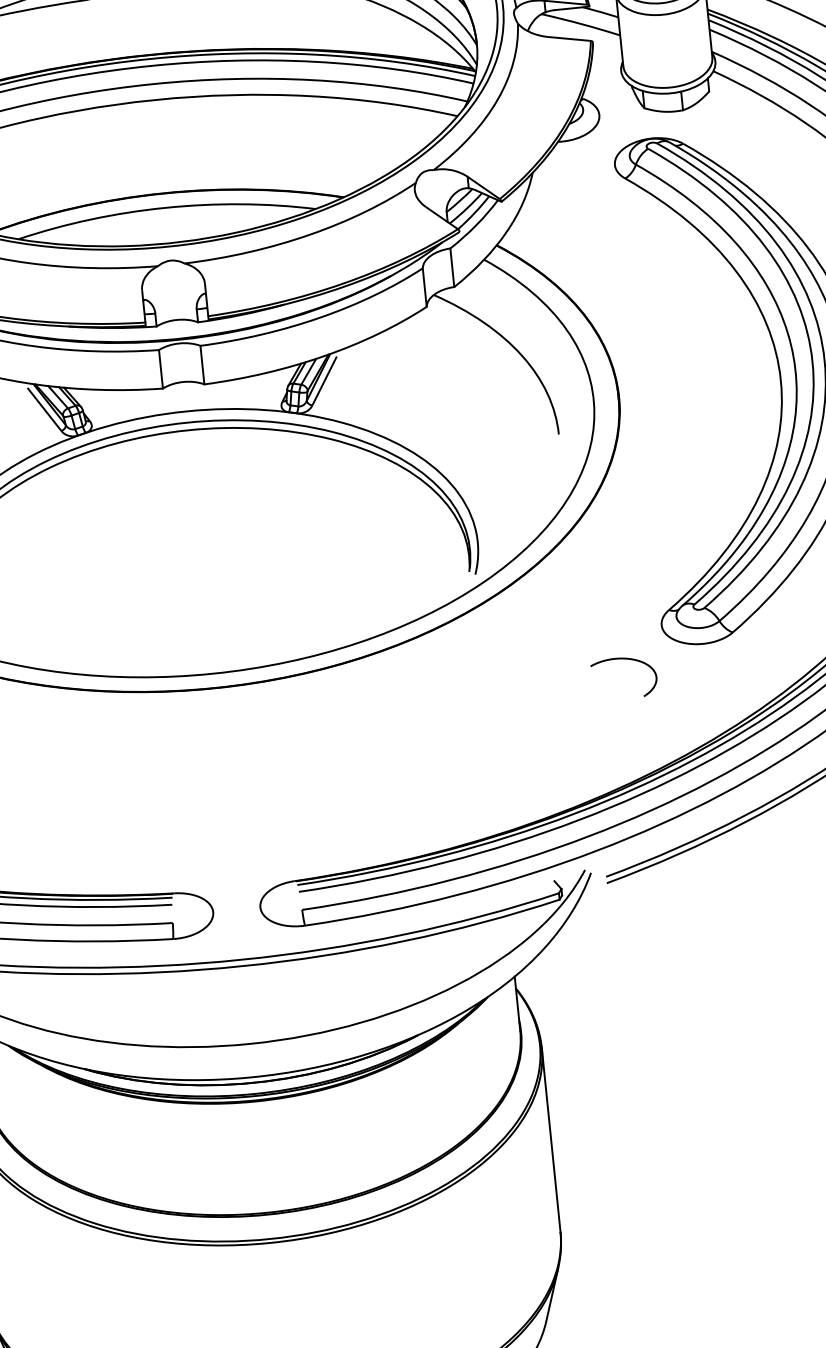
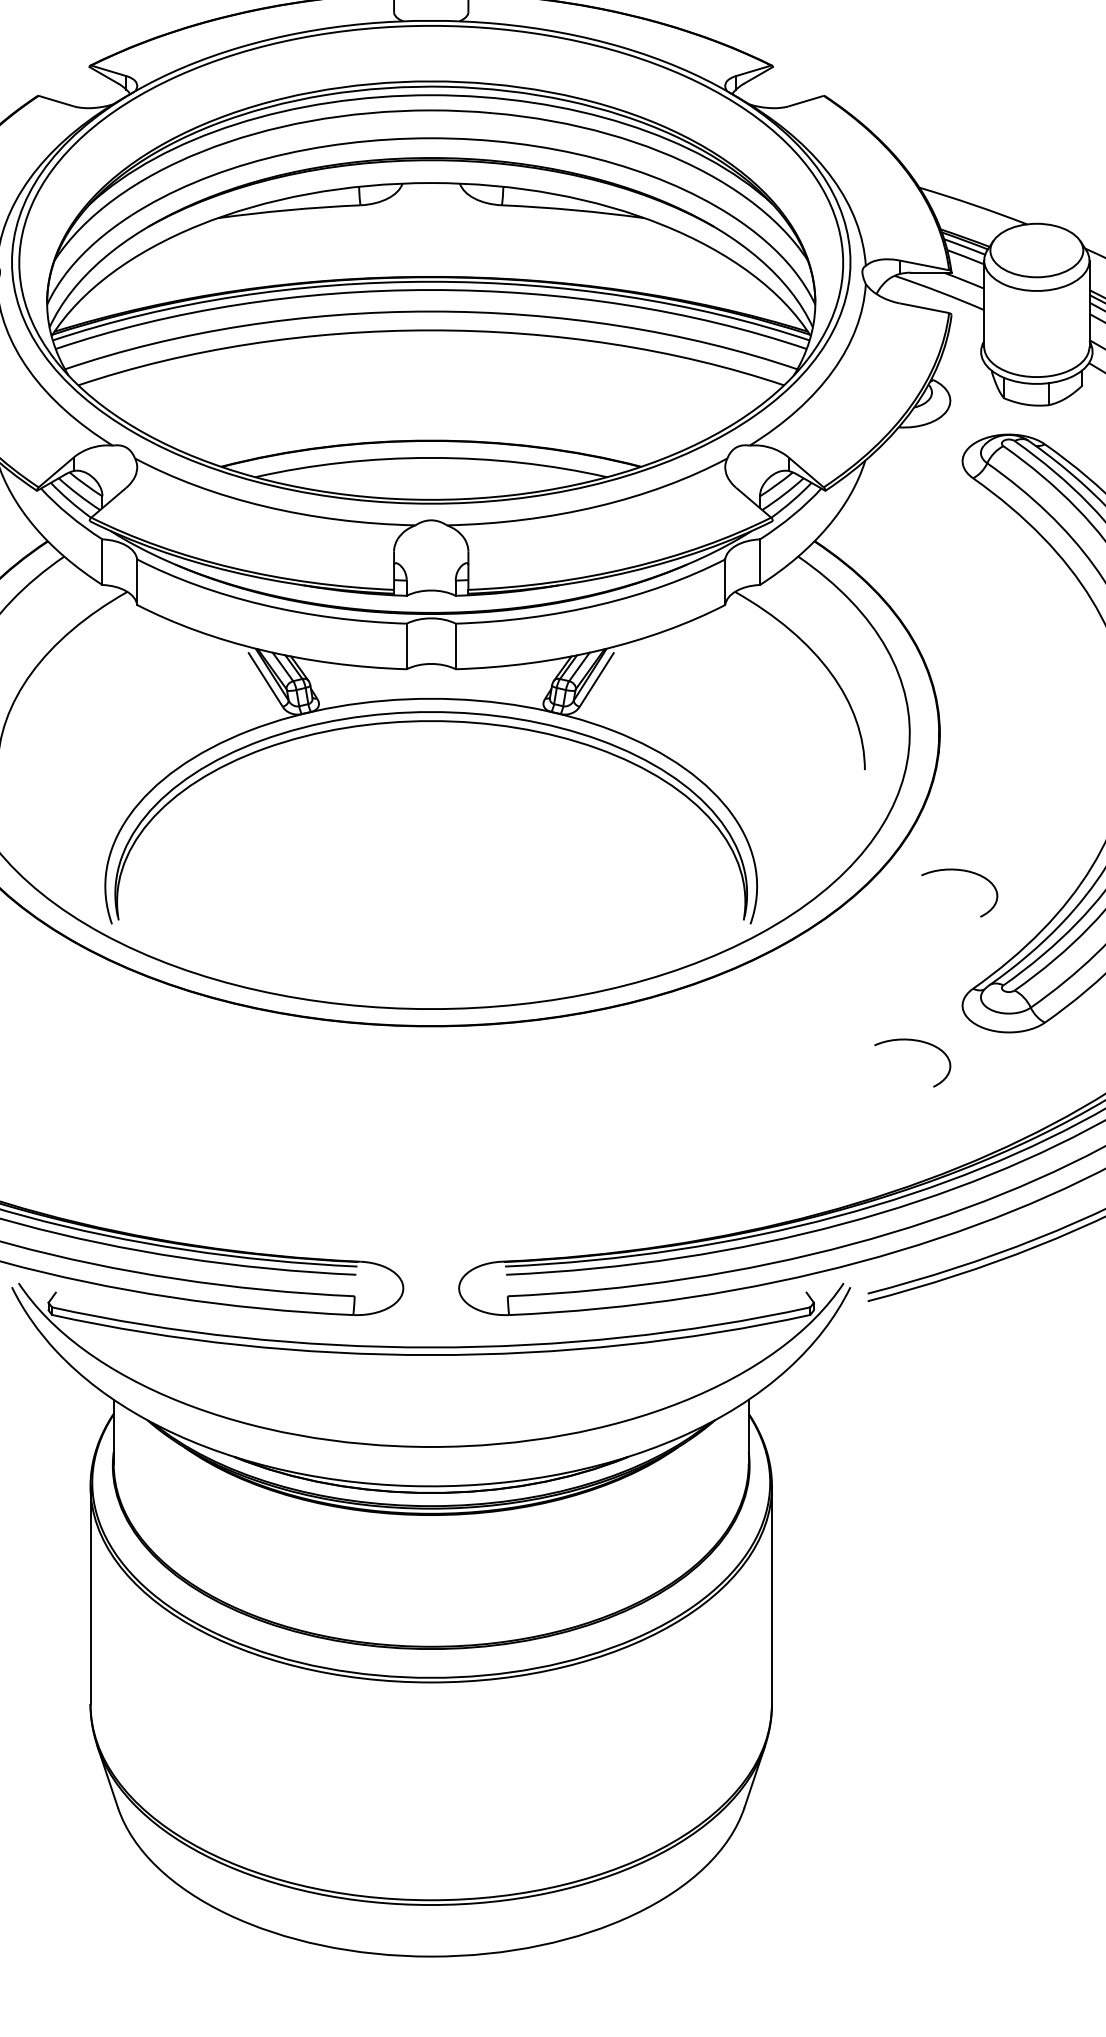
curve: (649, 511) -> (961, 871), added

